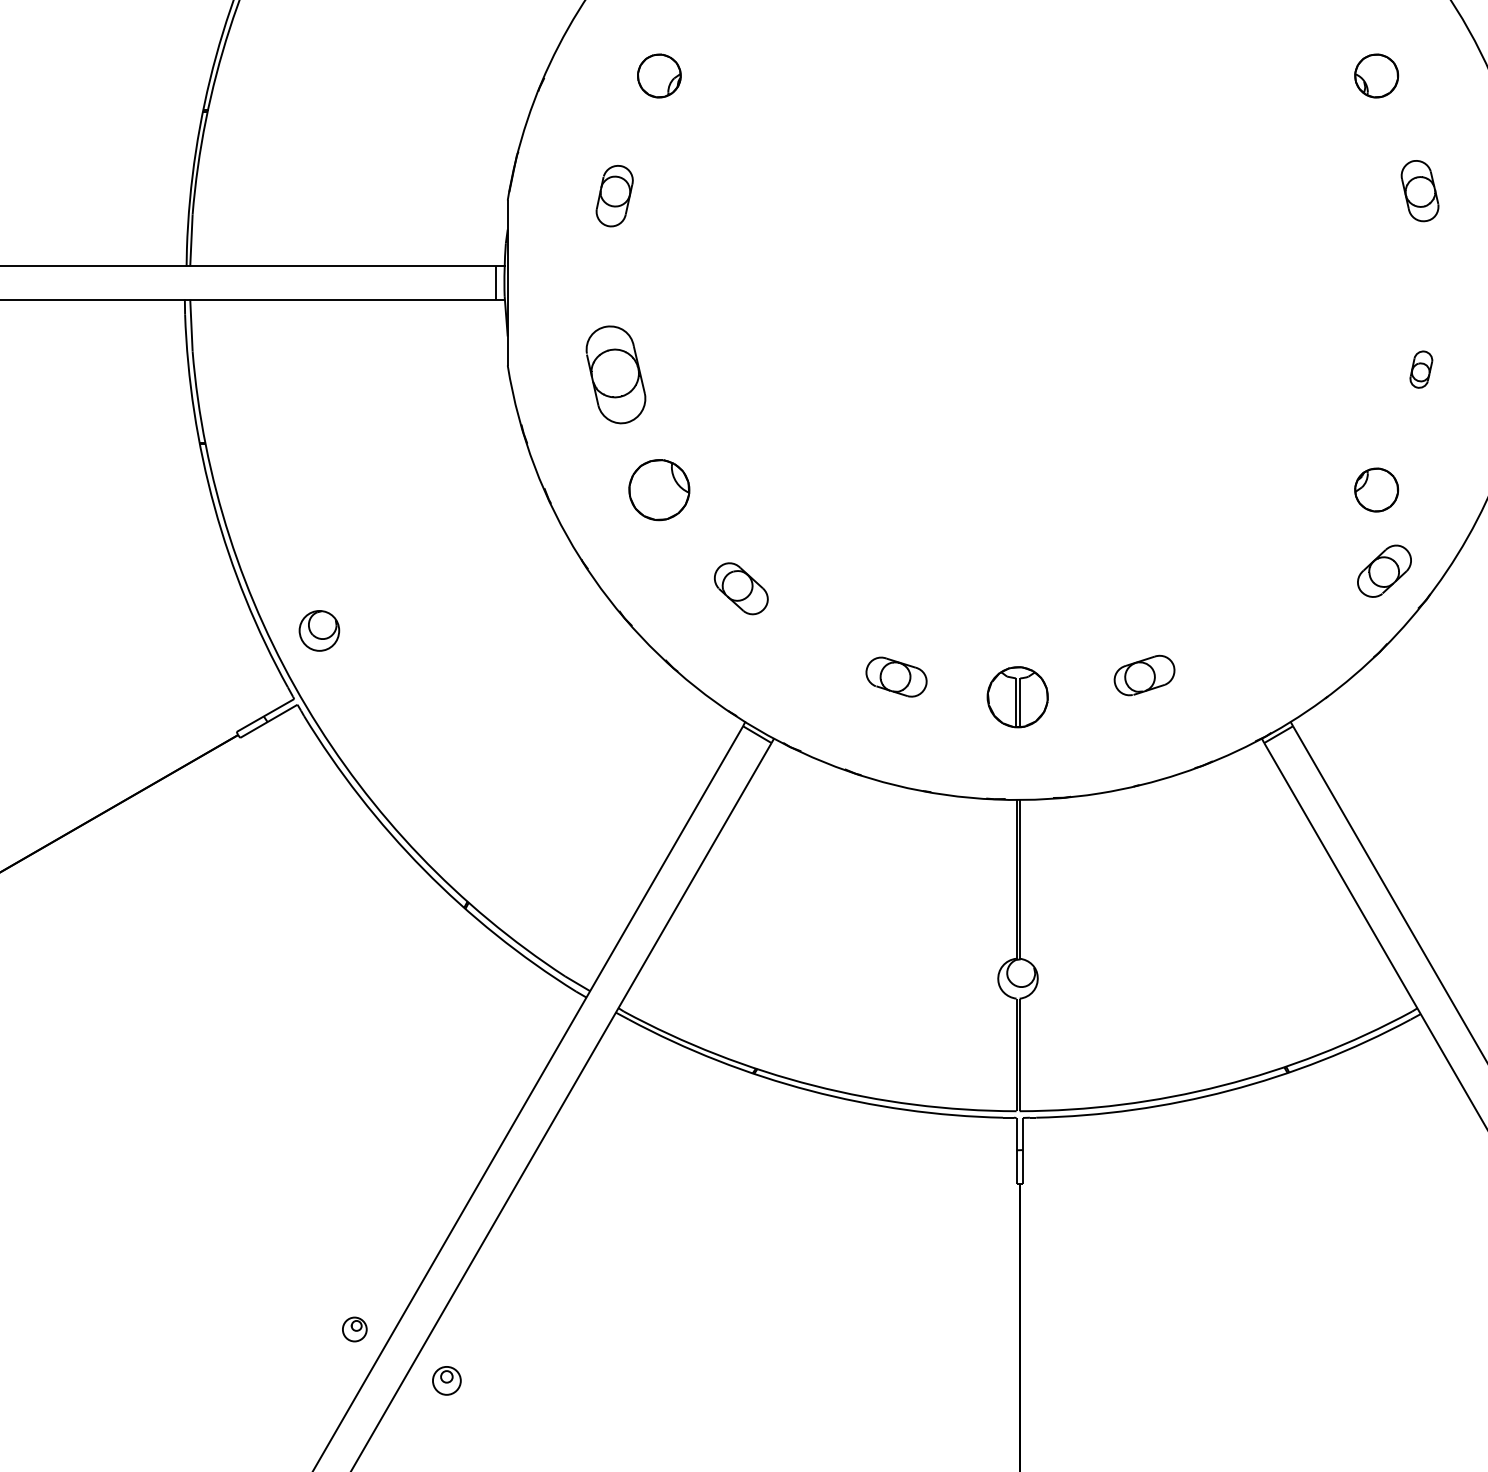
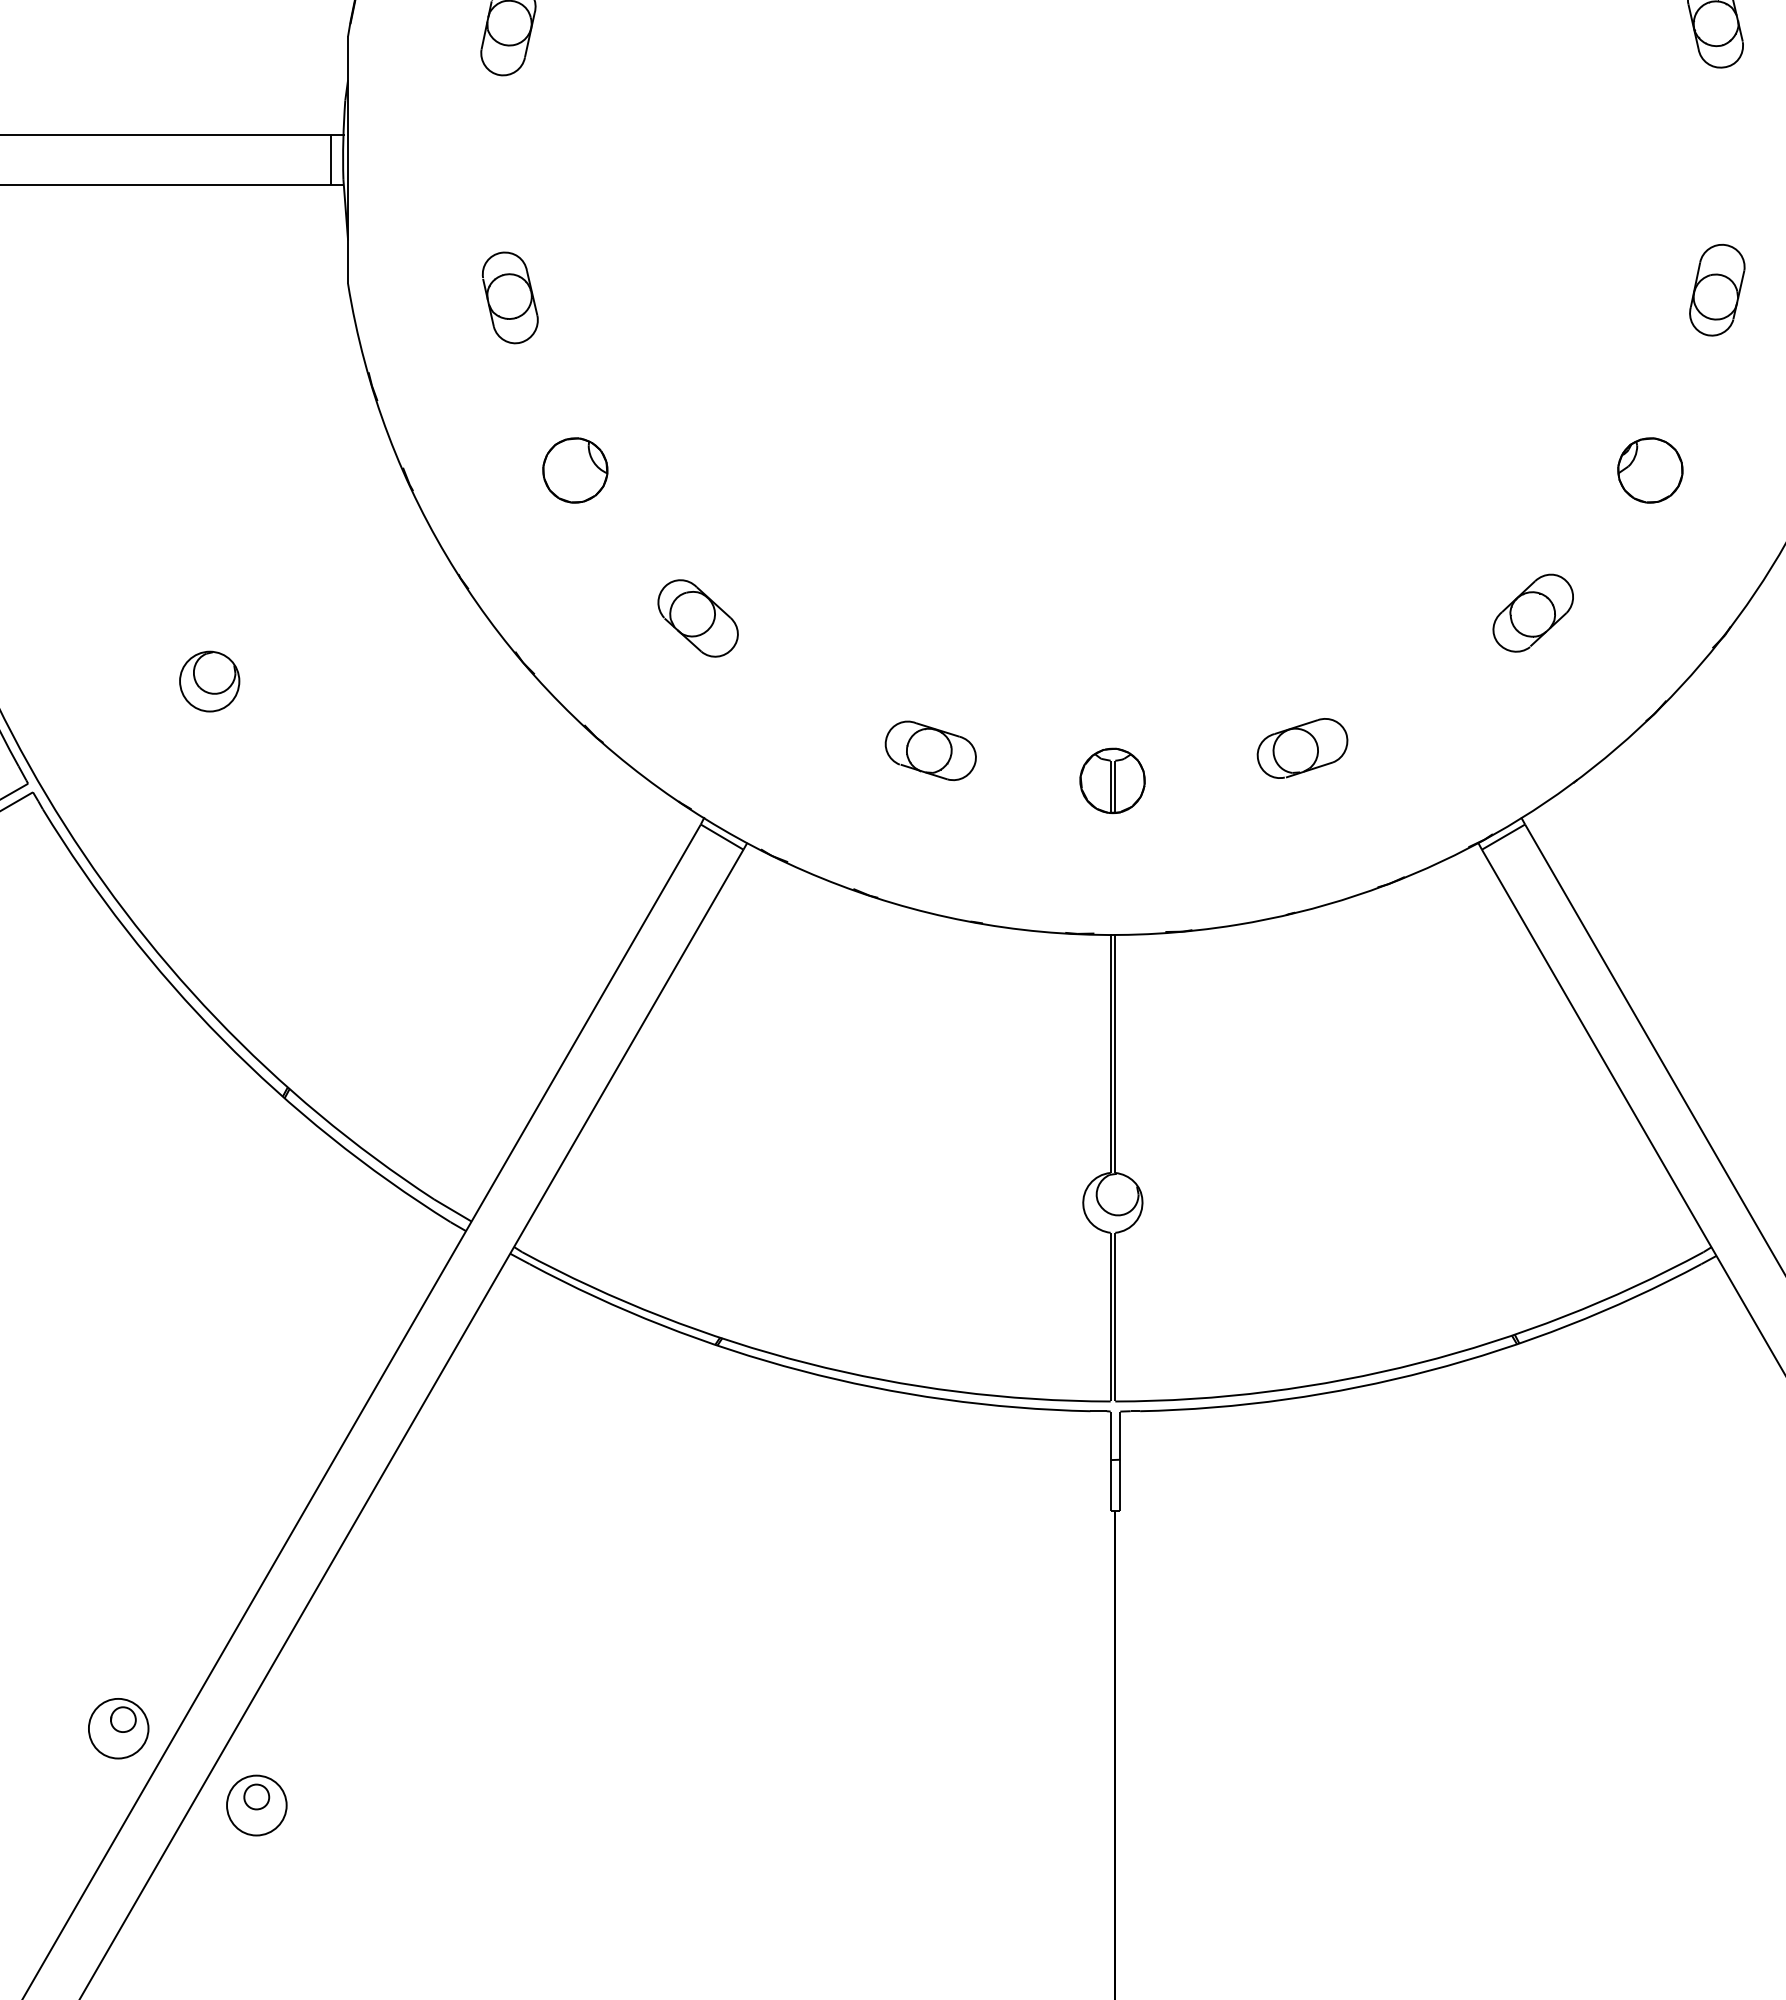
part: (1421, 369) -> (1717, 289), size x1.67
part: (615, 374) -> (509, 297), size x0.62
part: (659, 489) -> (575, 469), size x0.71
part: (1384, 570) -> (1533, 612), moved
part: (319, 630) -> (209, 680), moved
part: (1017, 696) -> (1112, 779), size x0.71
part: (354, 1329) -> (118, 1728), size x1.67
part: (446, 1380) -> (256, 1805), size x1.43

